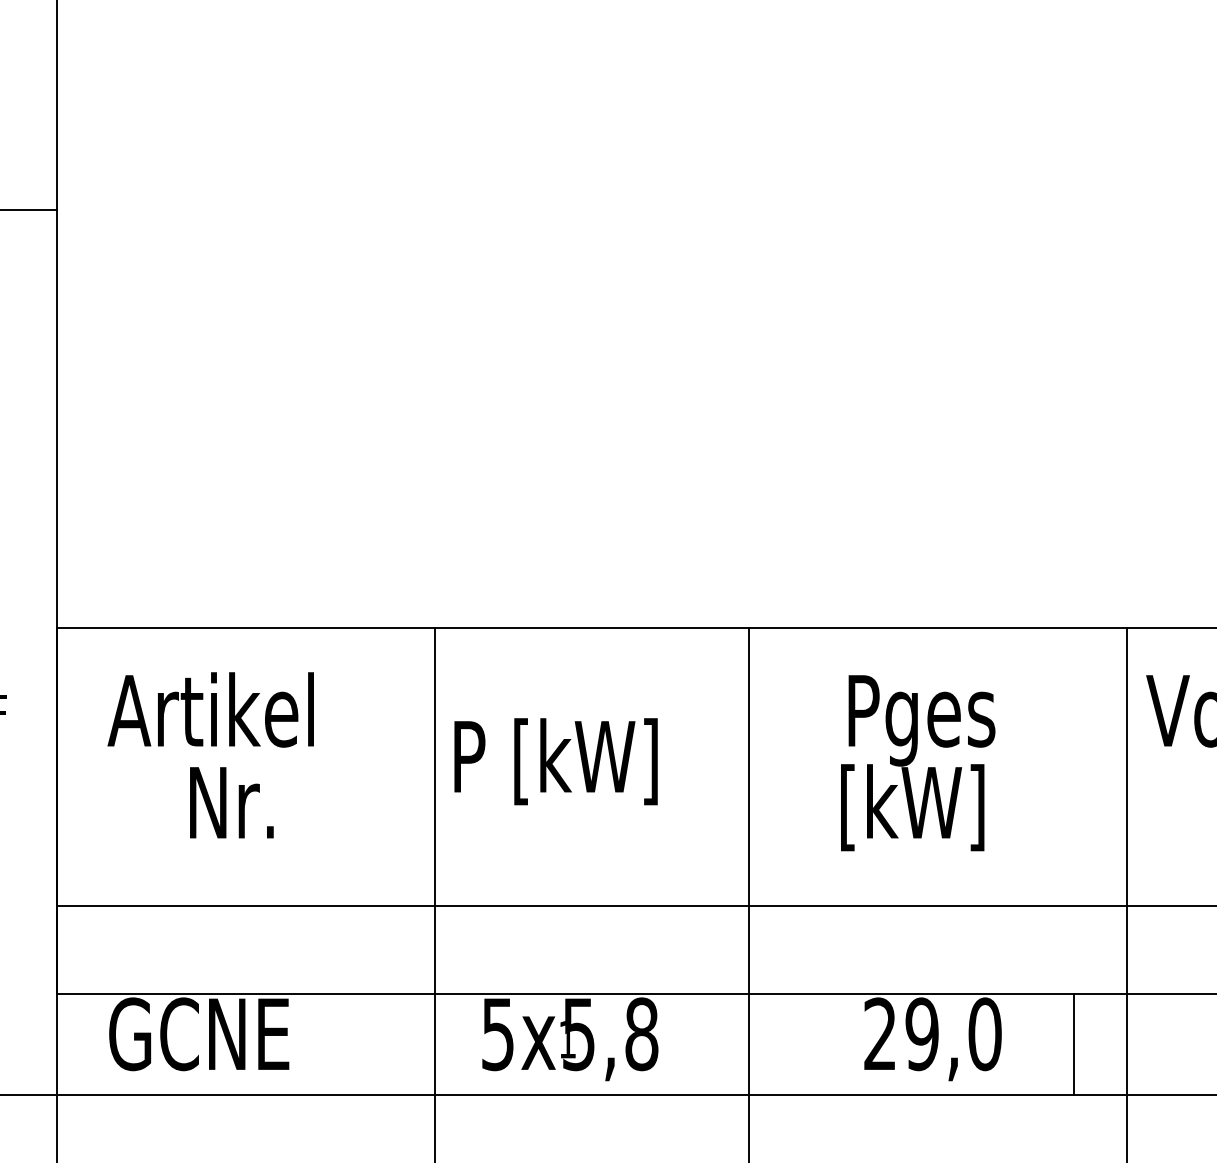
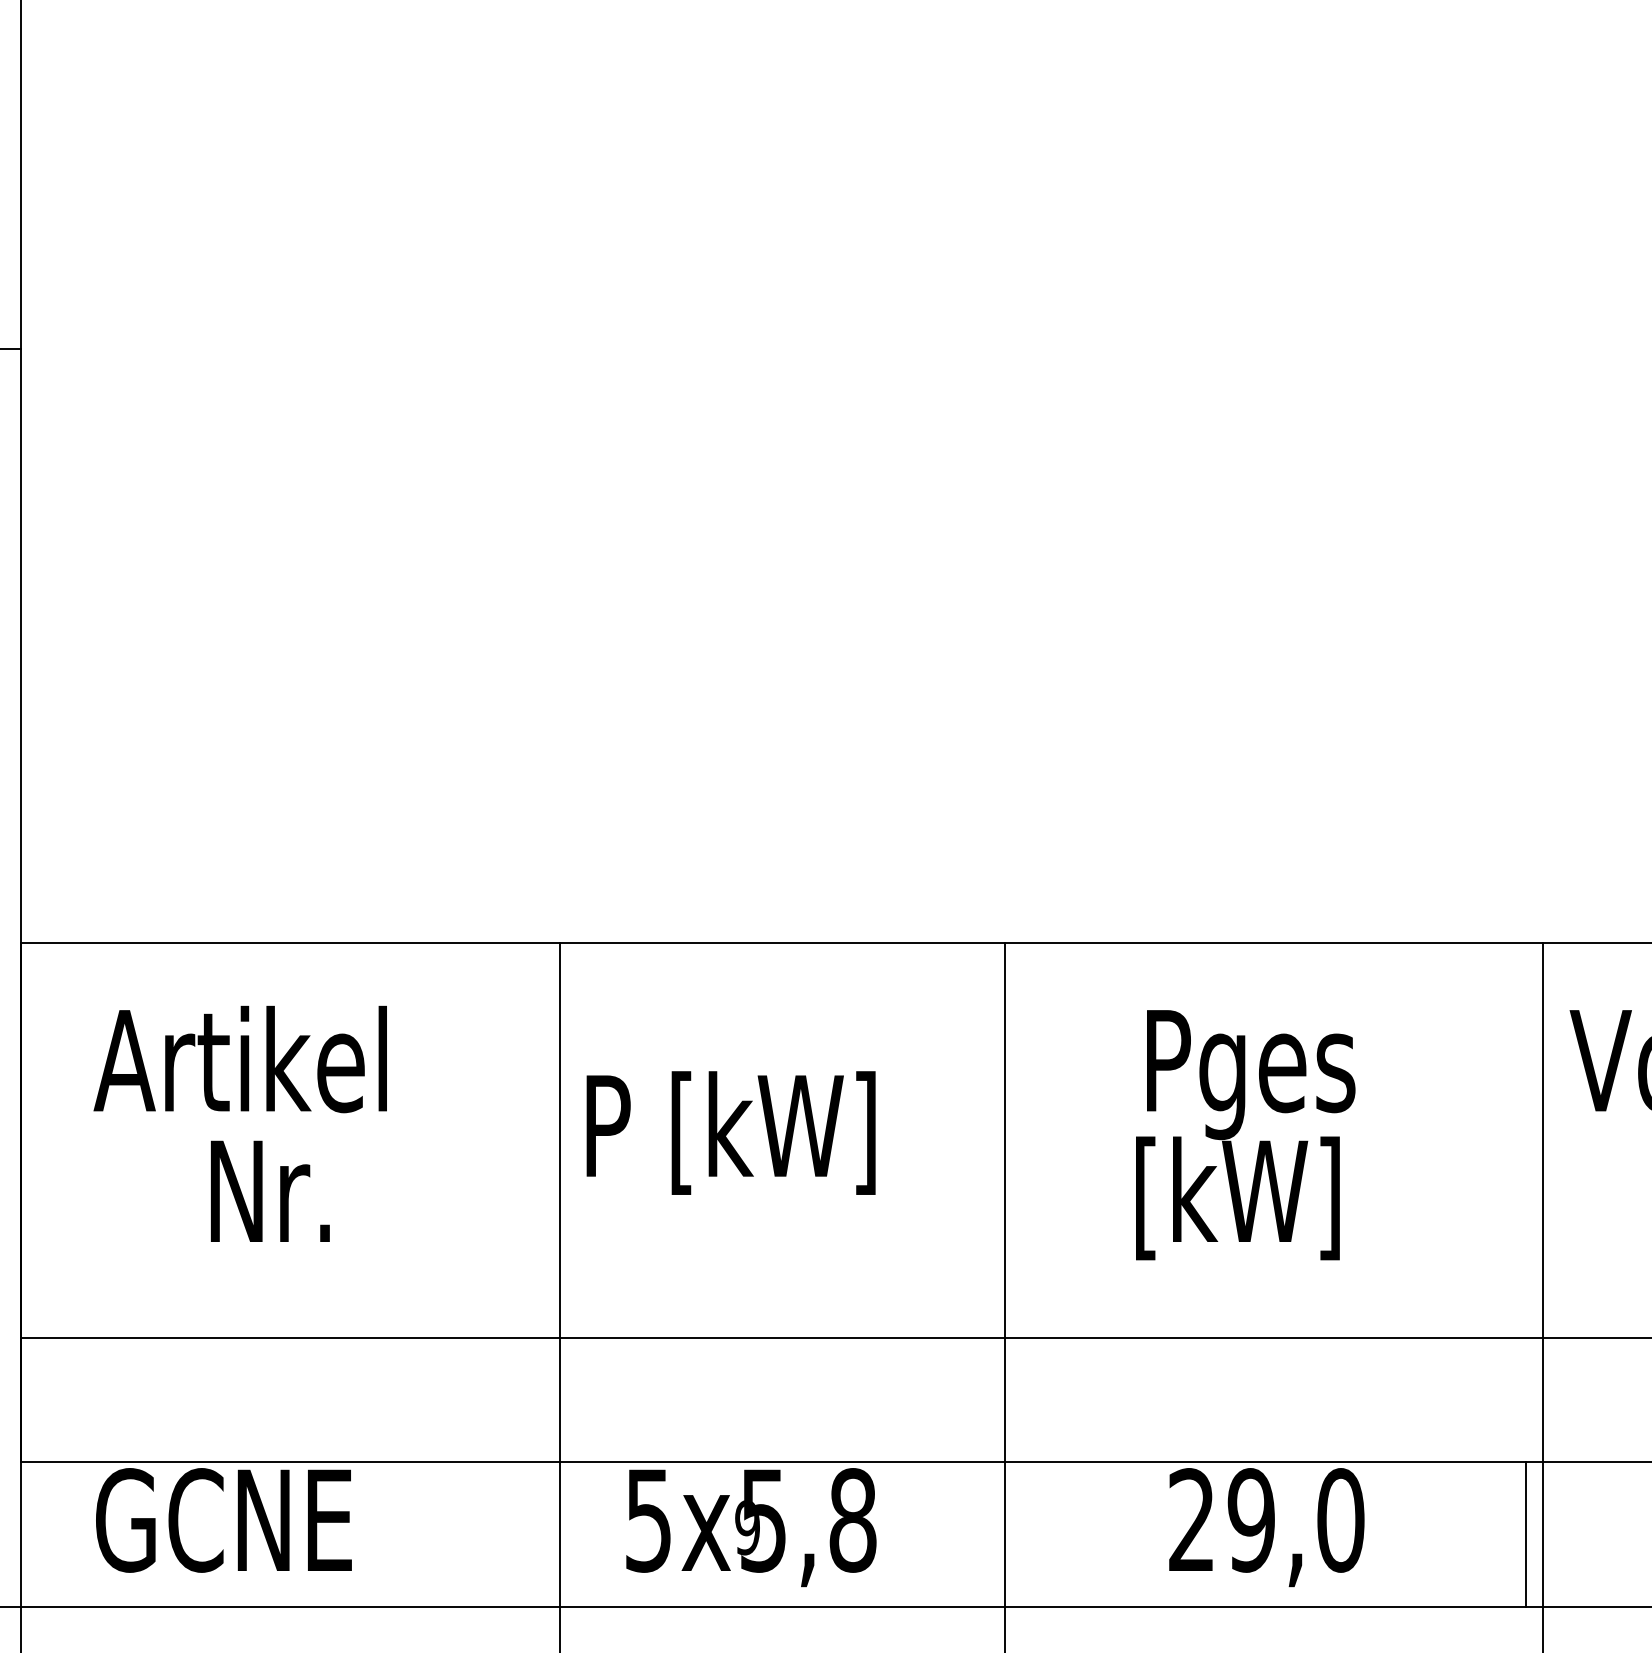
text: (567, 1039) -> (747, 1527), 1 -> 9
line: (1073, 1044) -> (1526, 1534), moved

